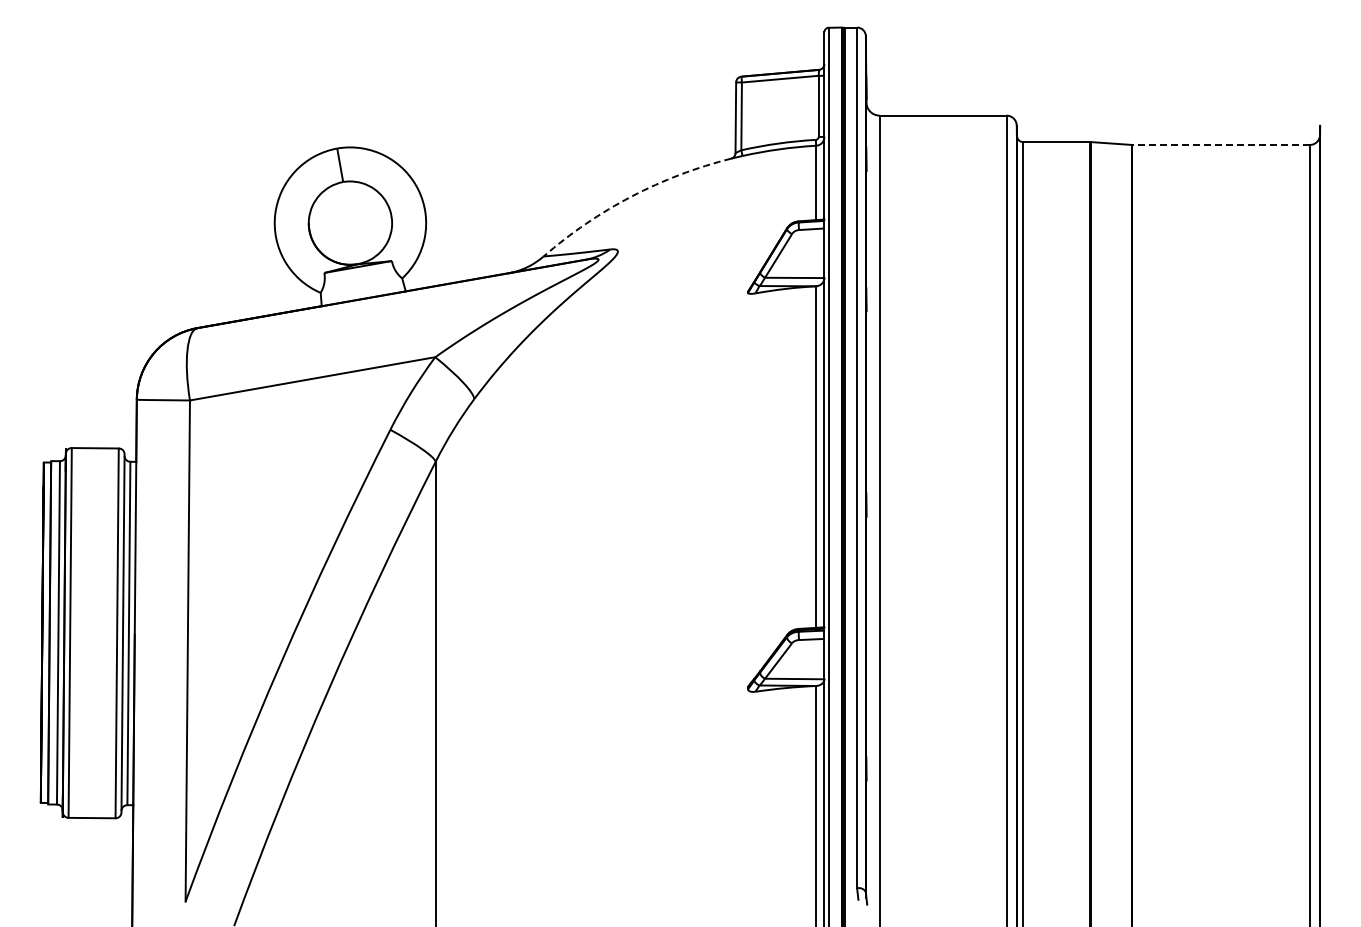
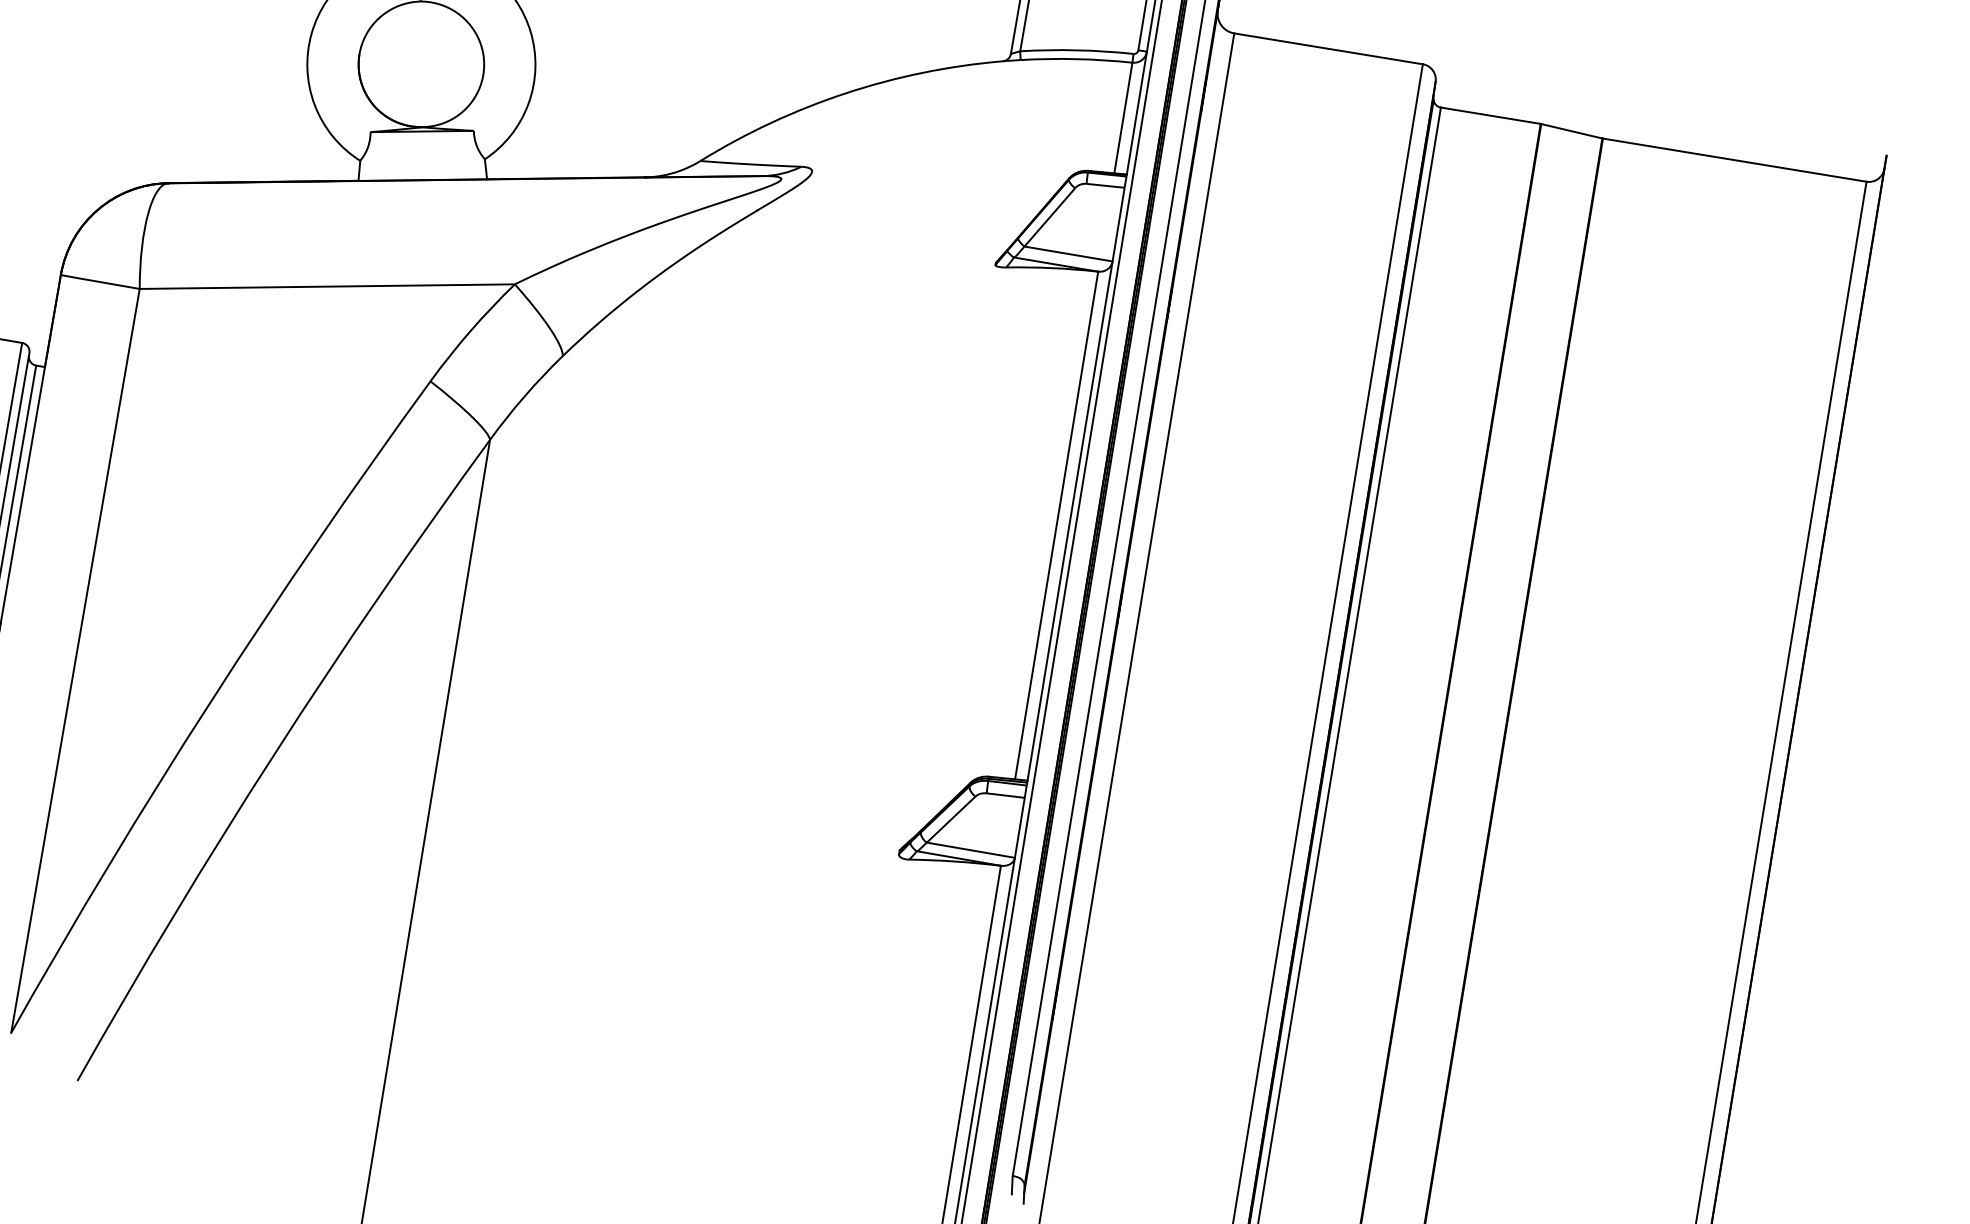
line: (1221, 144) -> (1735, 159), dashed -> solid
arc: (631, 196) -> (845, 93), dashed -> solid

